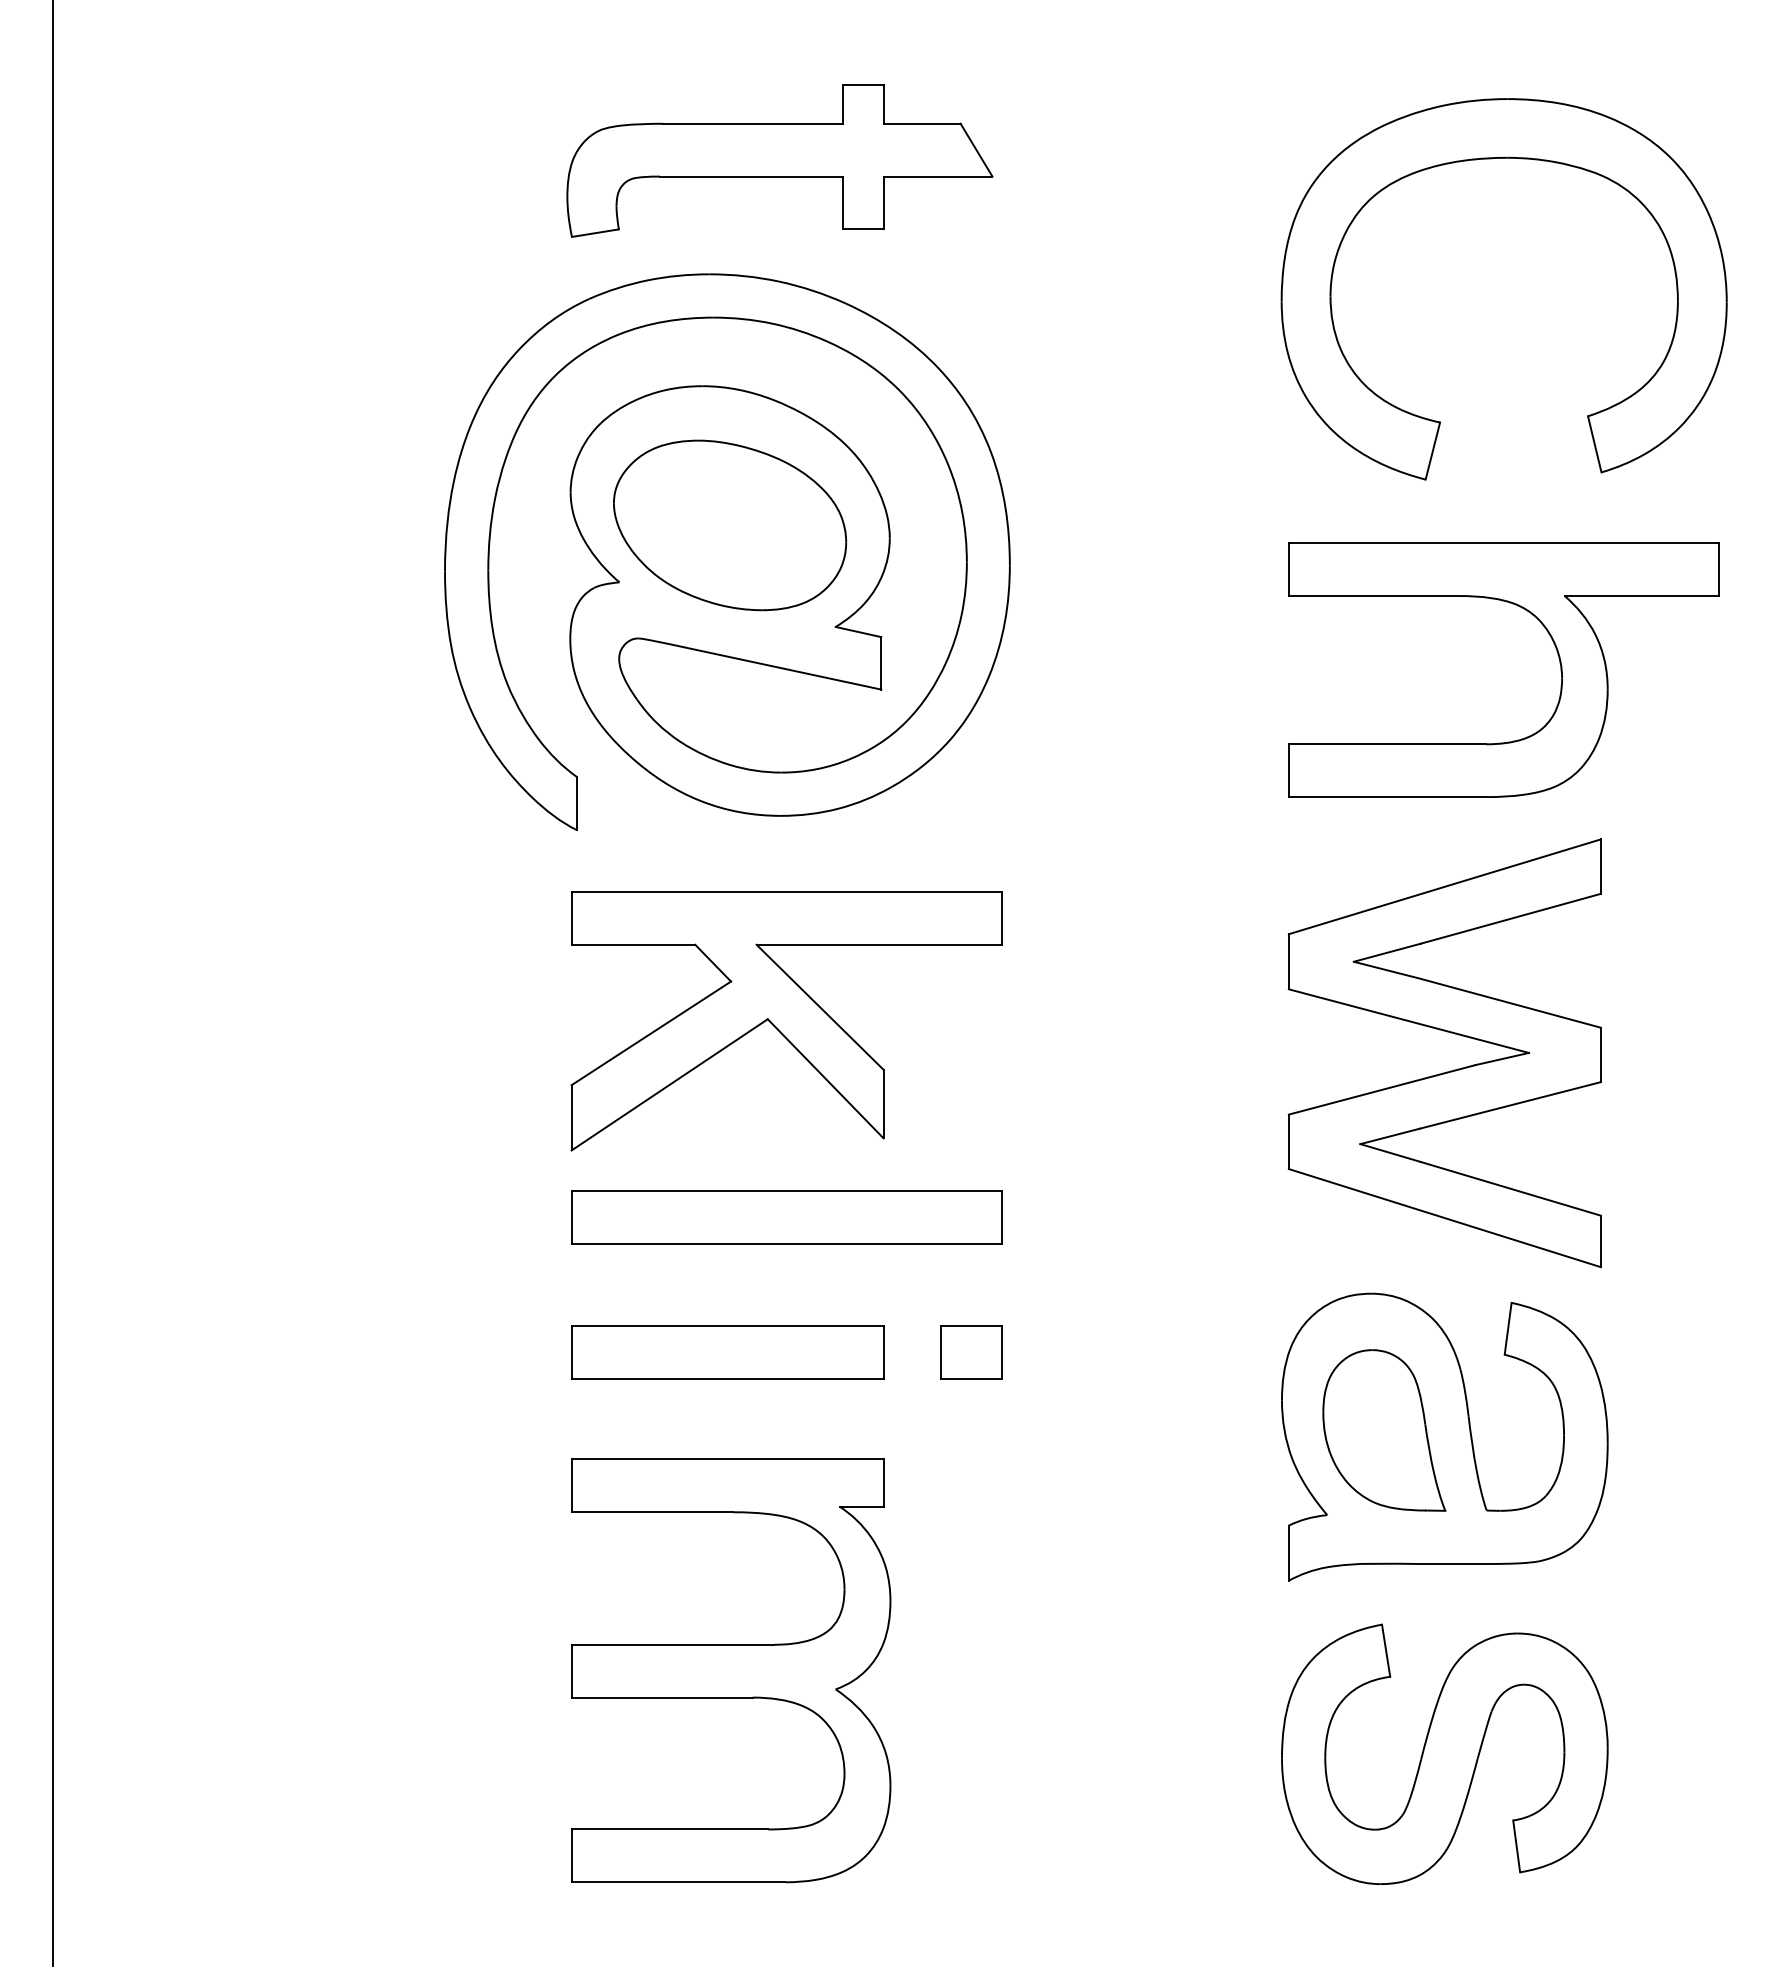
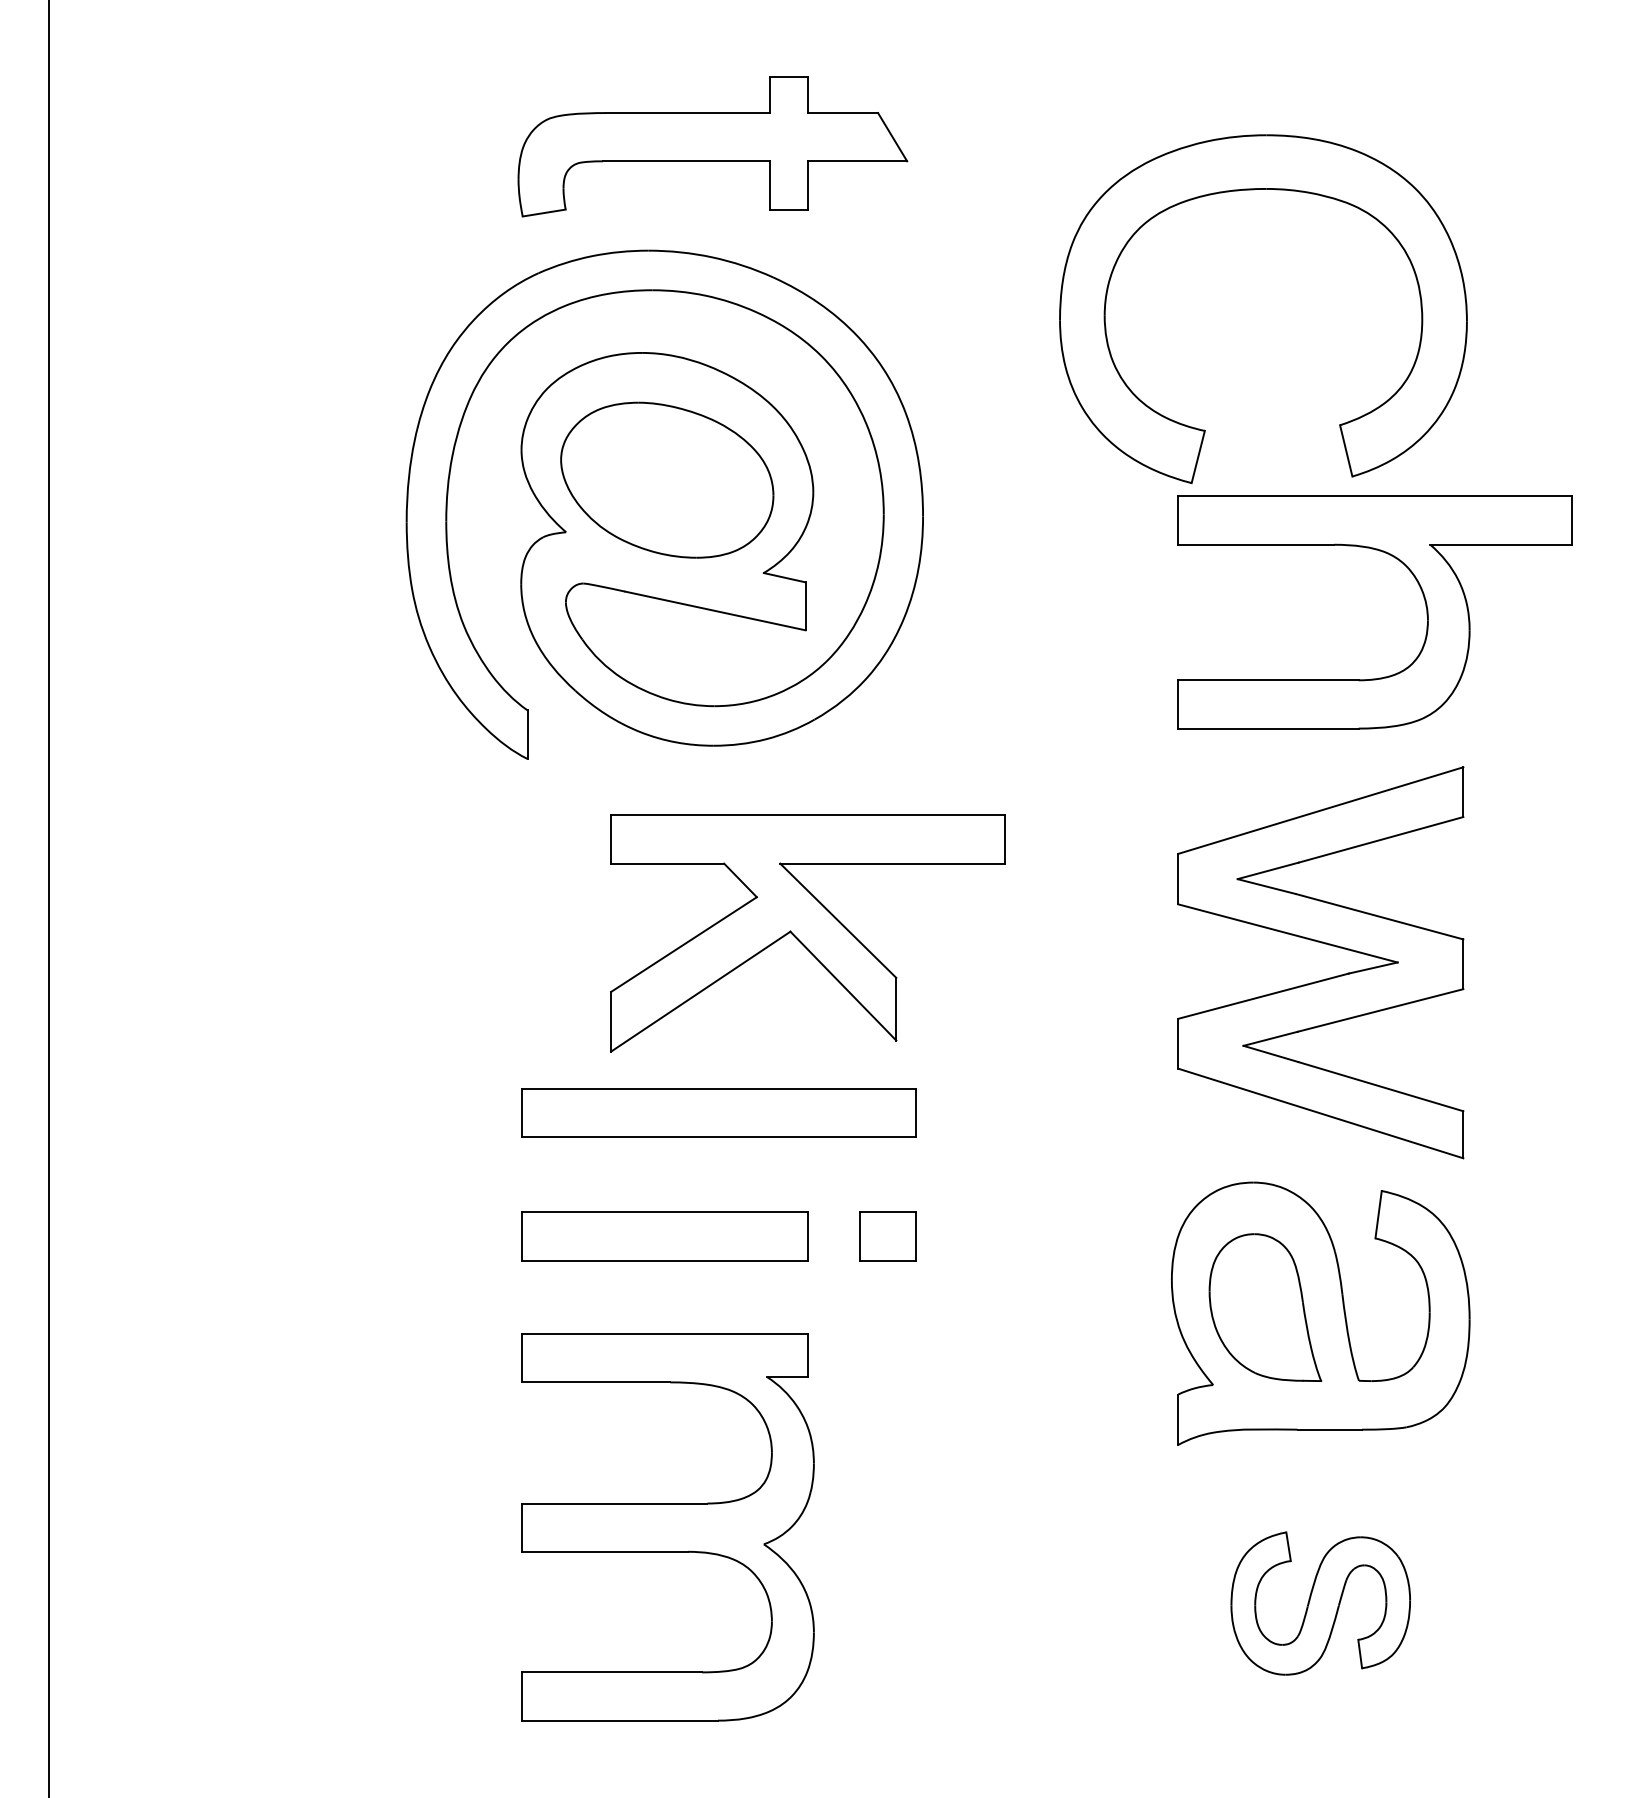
part: (1492, 159) -> (1252, 190), moved
part: (786, 1021) -> (807, 933), moved
part: (1444, 1753) -> (1320, 1602), size x0.6

